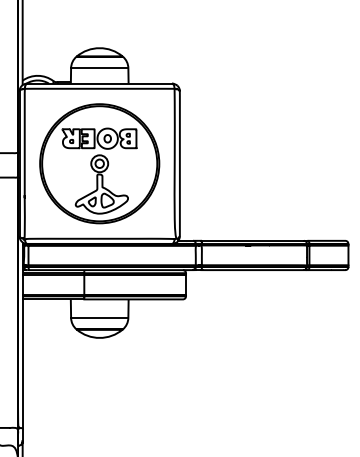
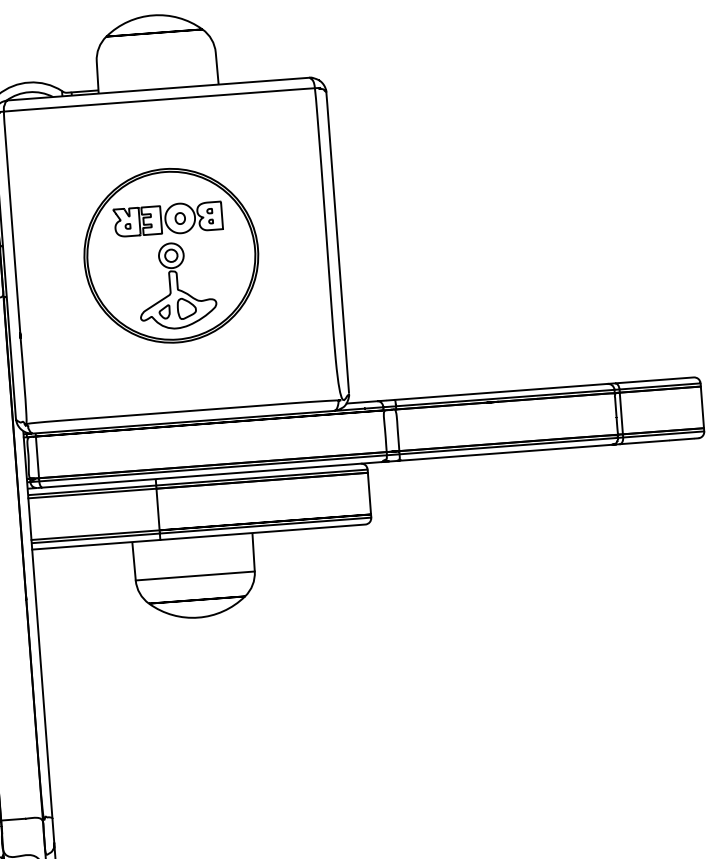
line: (99, 68) -> (155, 57), removed
part: (99, 163) -> (170, 255), size x0.7

